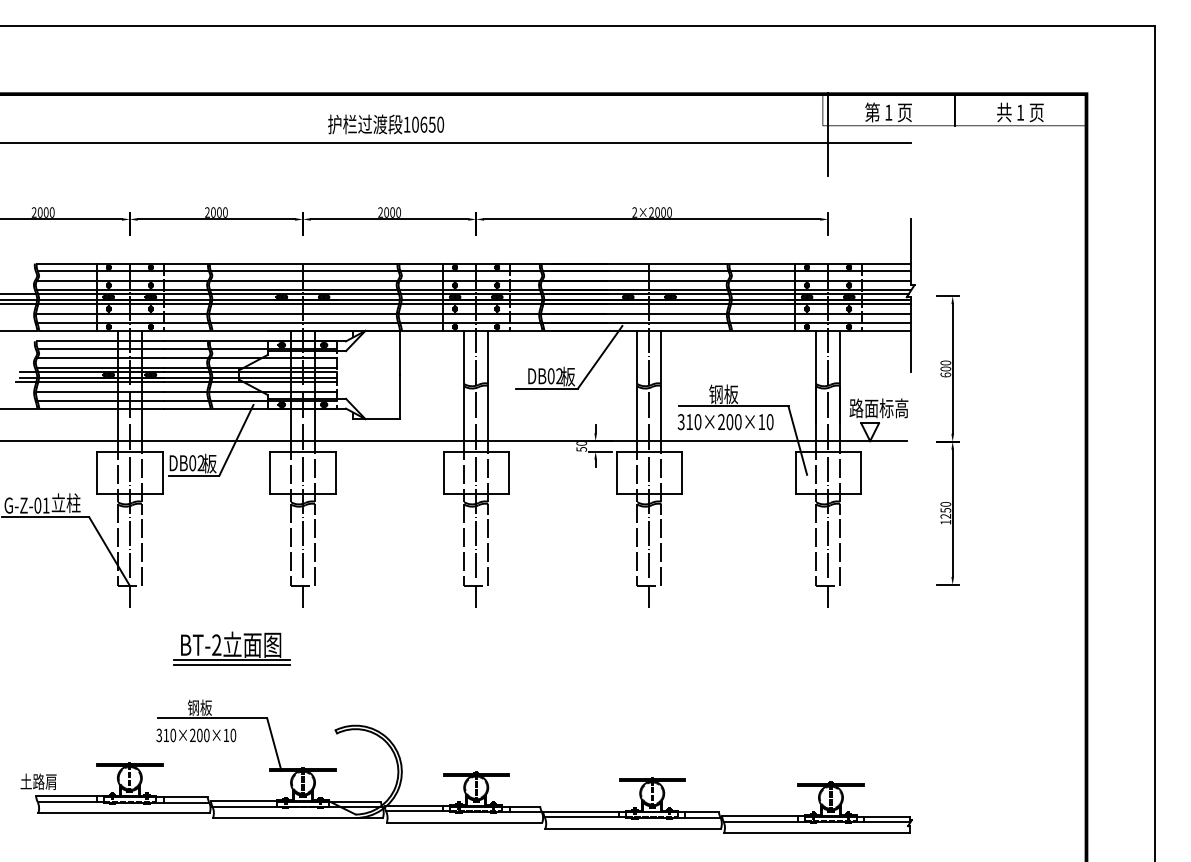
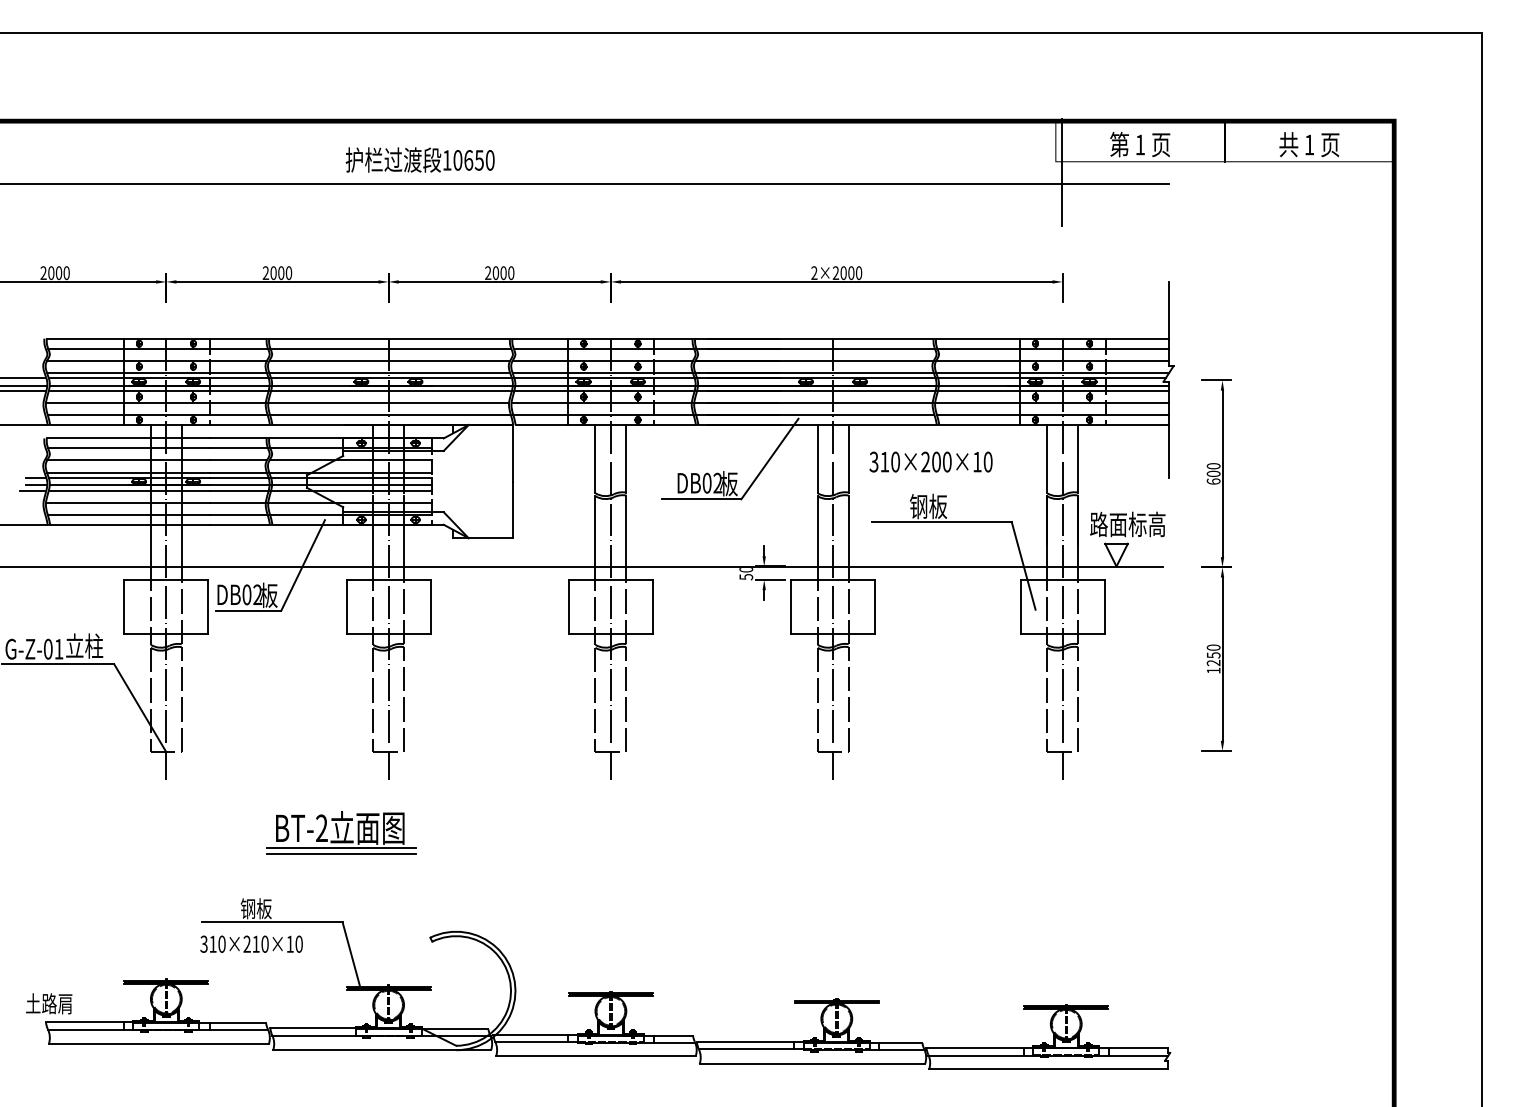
text: (385, 124) -> (419, 159), moved
text: (725, 421) -> (930, 461), moved
part: (232, 648) -> (341, 832), moved
text: (199, 734) -> (255, 943), 310×200×10 -> 310×210×10

